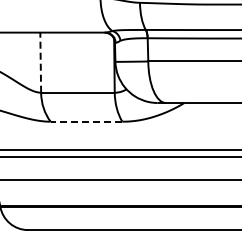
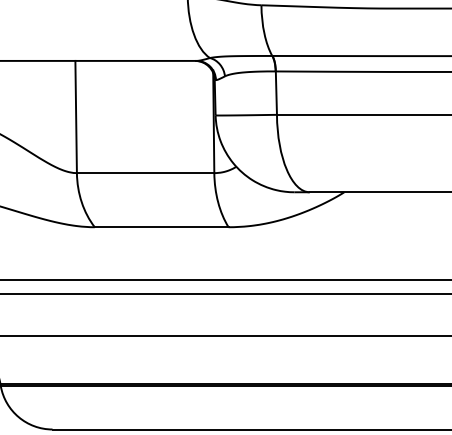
line: (40, 62) -> (75, 116), dashed -> solid
line: (86, 121) -> (161, 226), dashed -> solid

